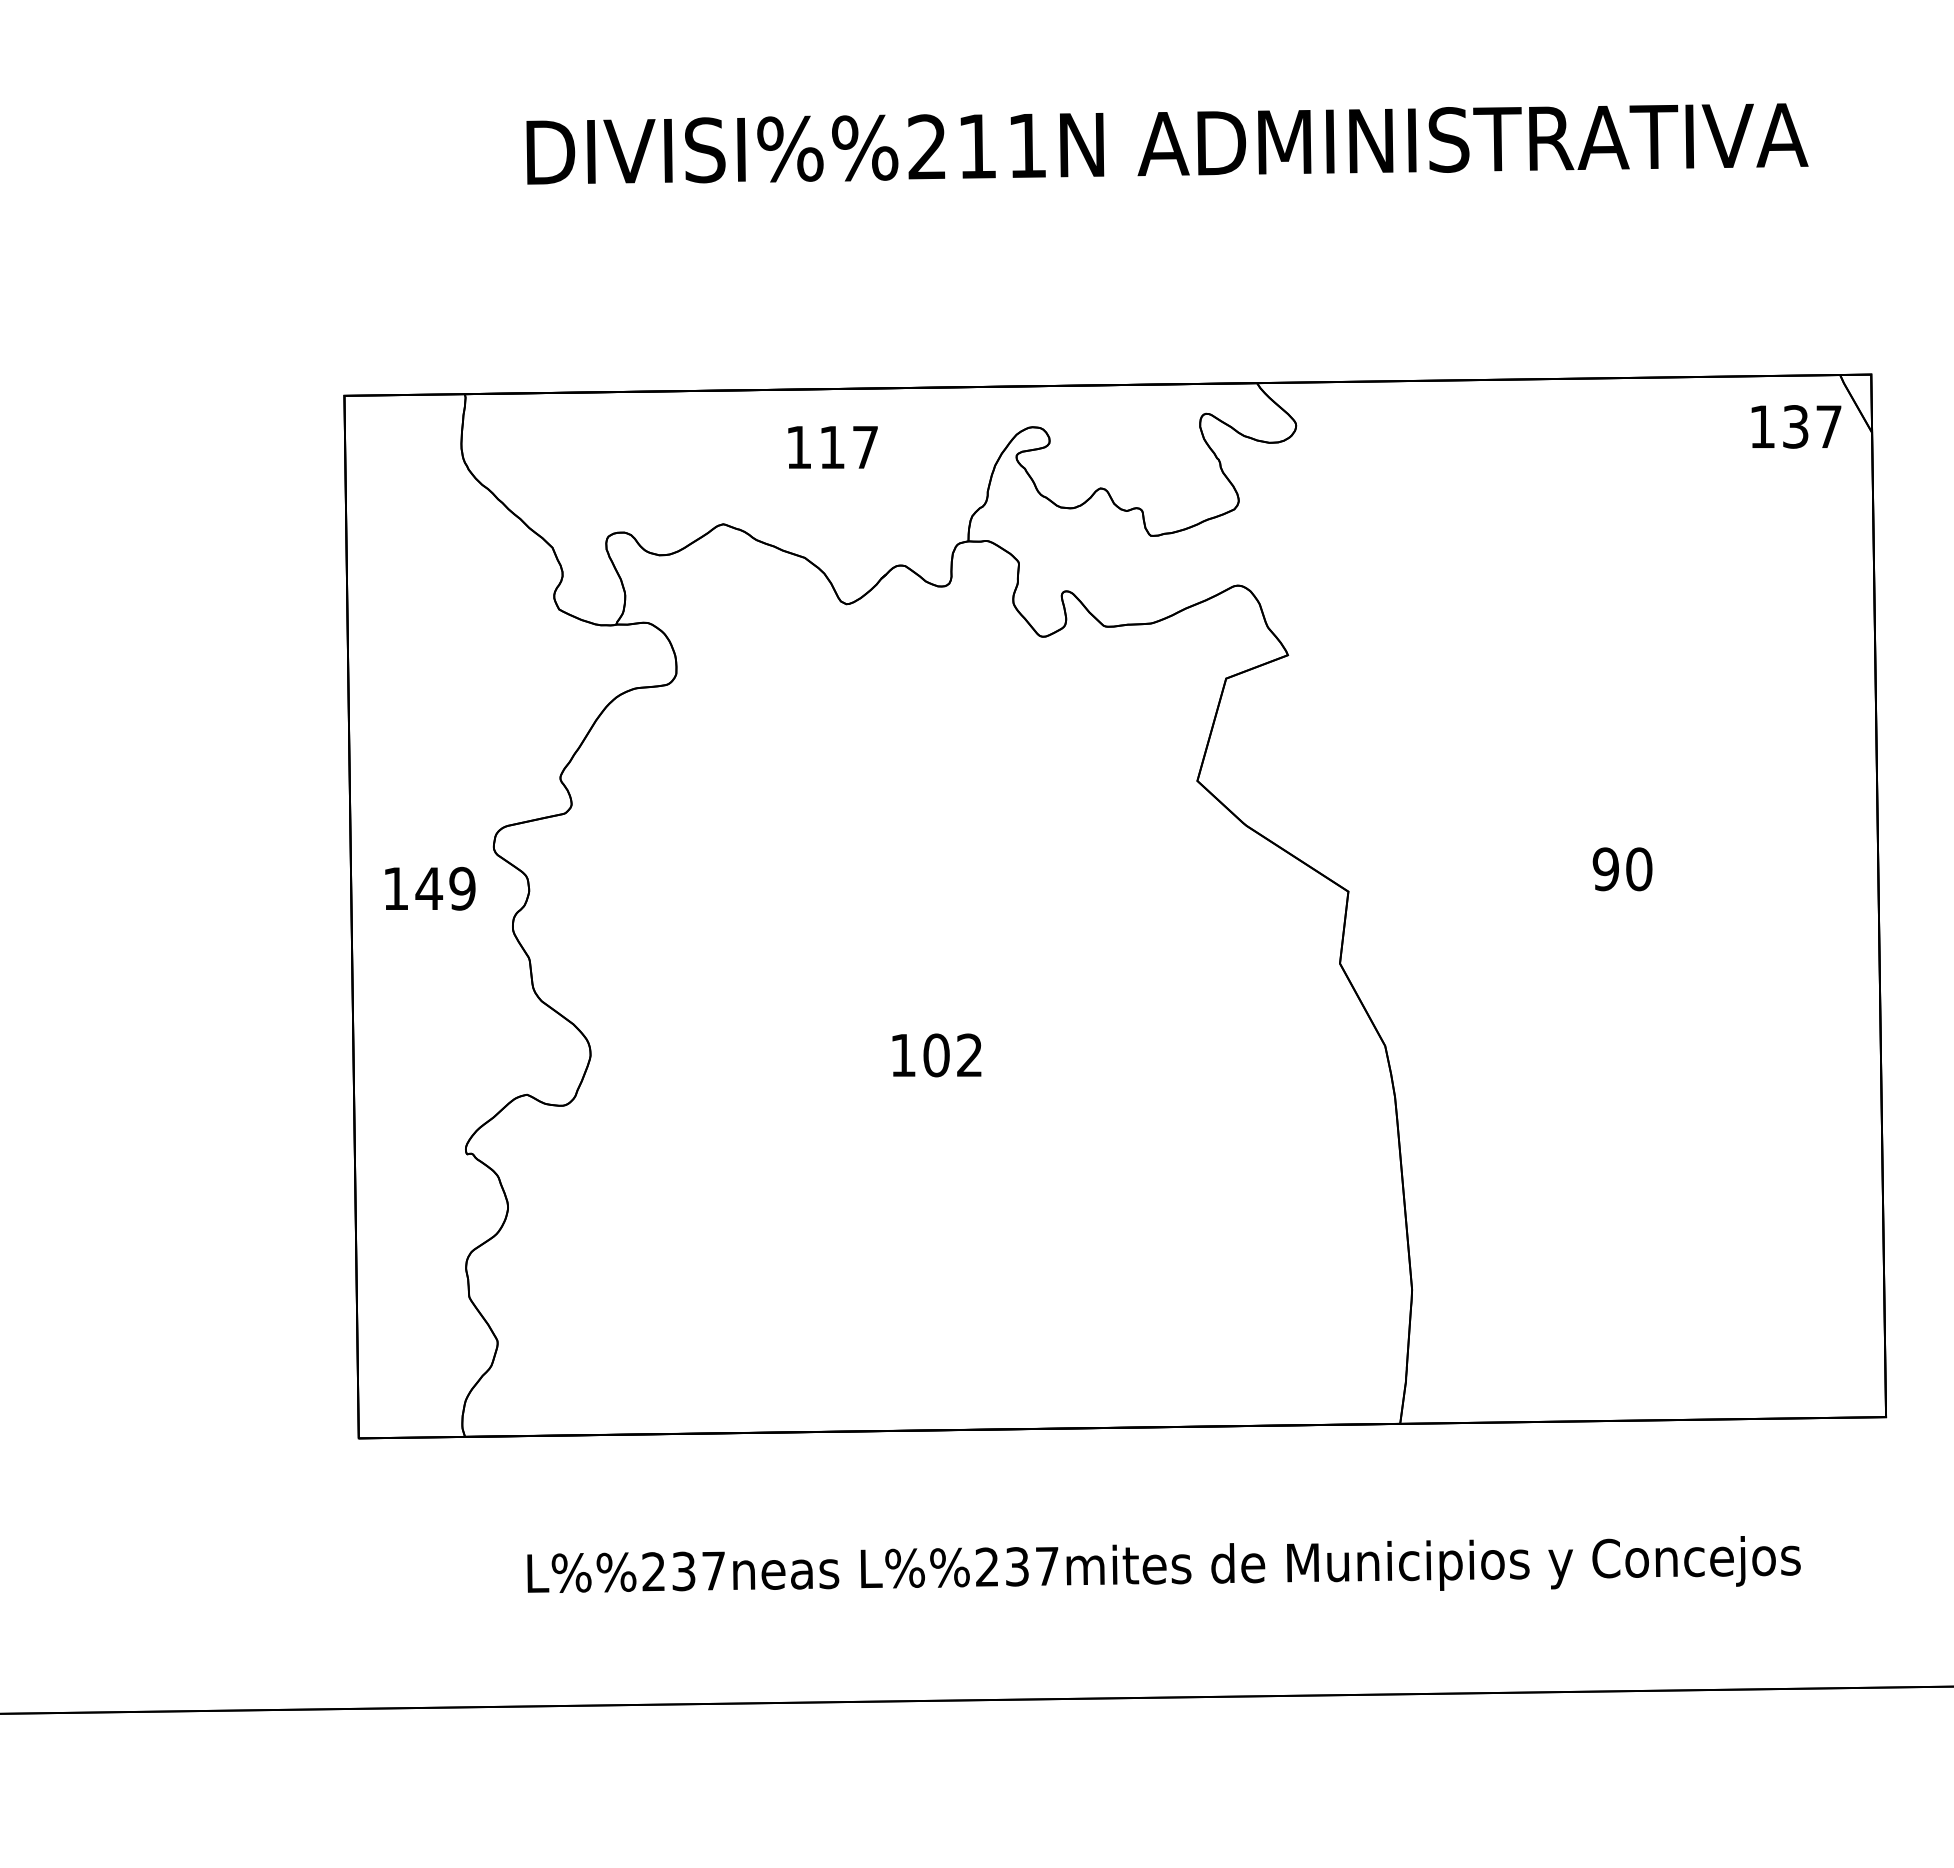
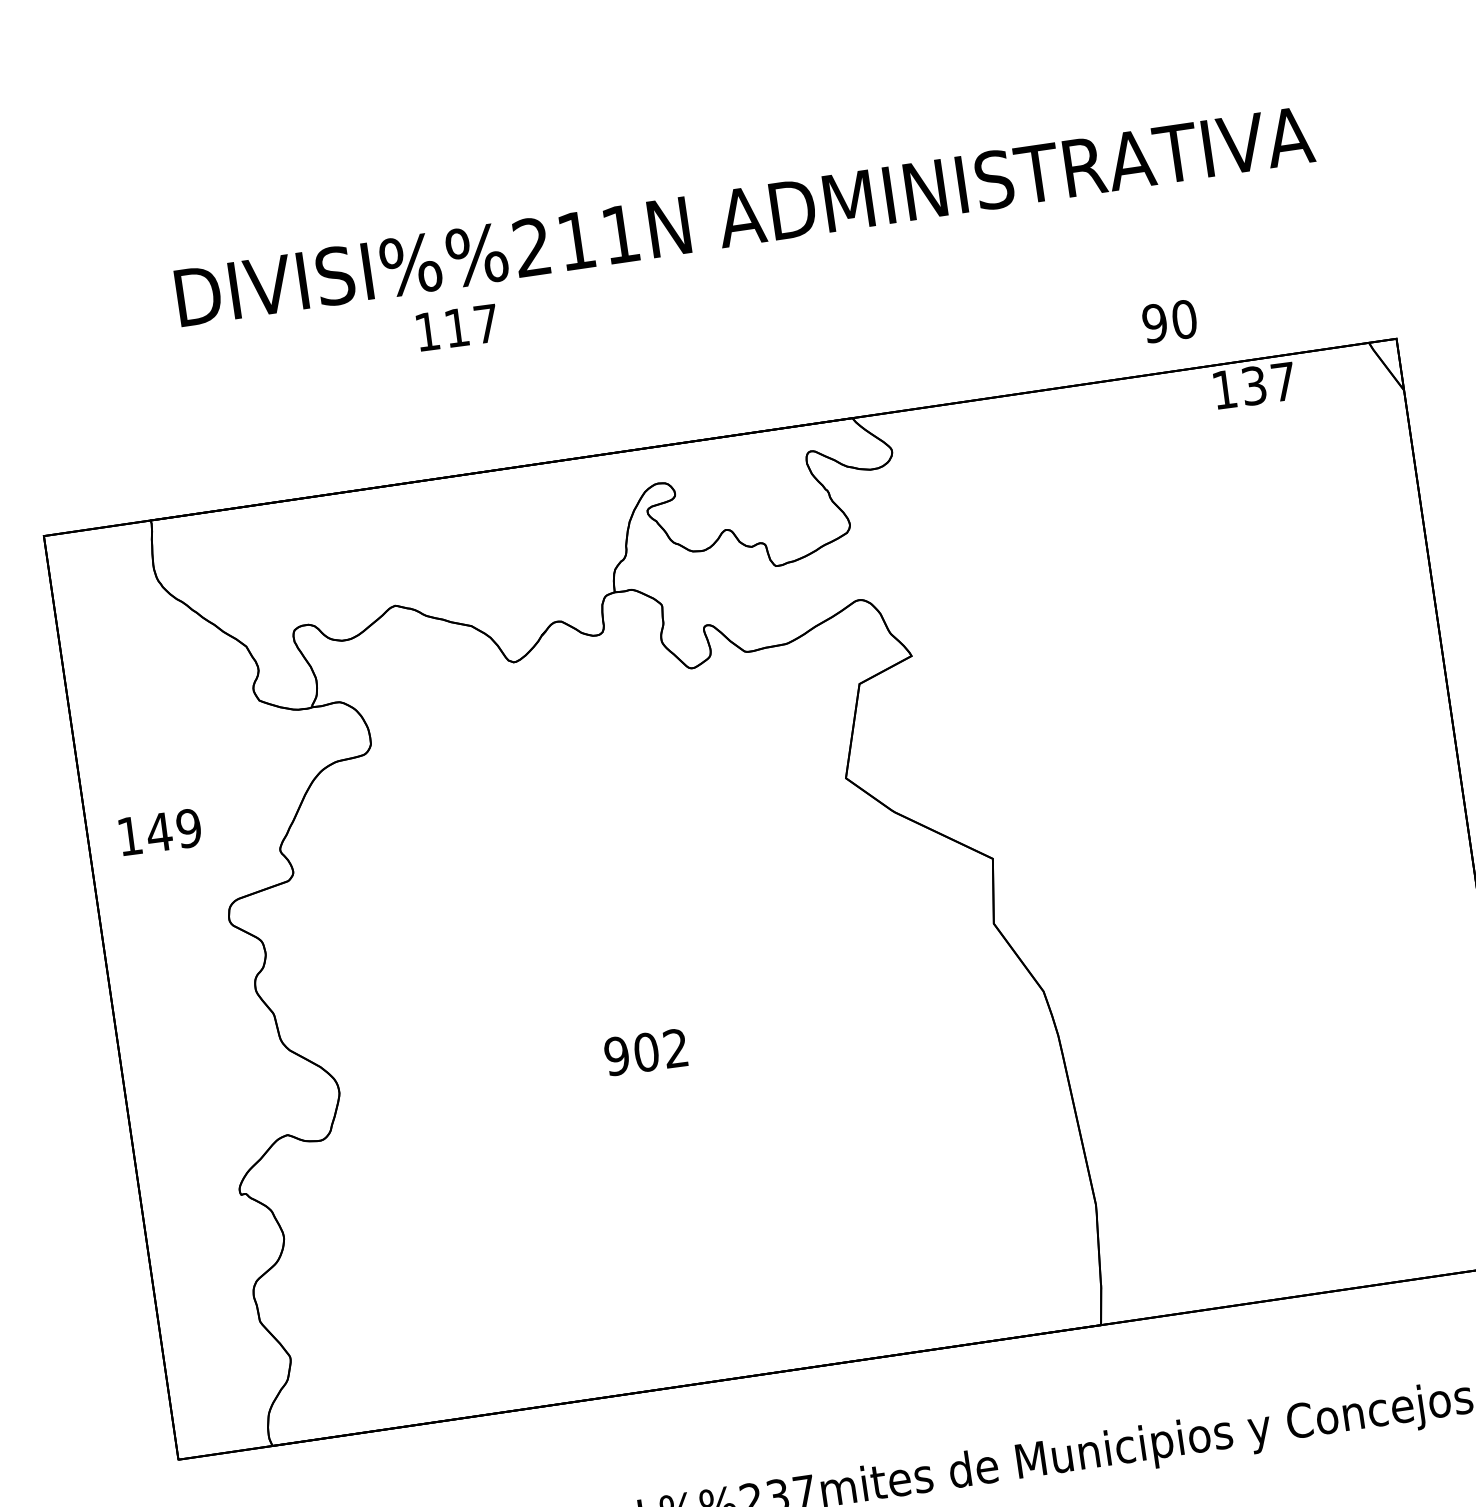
text: (1796, 426) -> (1254, 385), moved
text: (832, 447) -> (457, 327), moved
text: (1622, 869) -> (1169, 321), moved
text: (430, 888) -> (160, 831), moved
text: (903, 1055) -> (617, 1056), 102 -> 902

